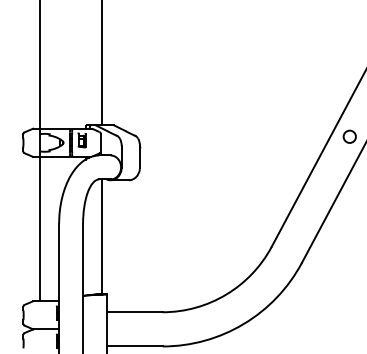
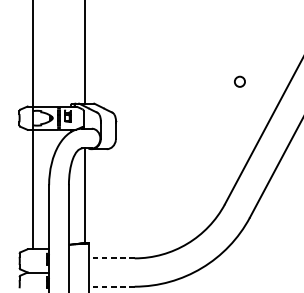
circle: (349, 136) -> (239, 81), moved
line: (134, 312) -> (111, 258), solid -> dashed
line: (134, 346) -> (111, 286), solid -> dashed

